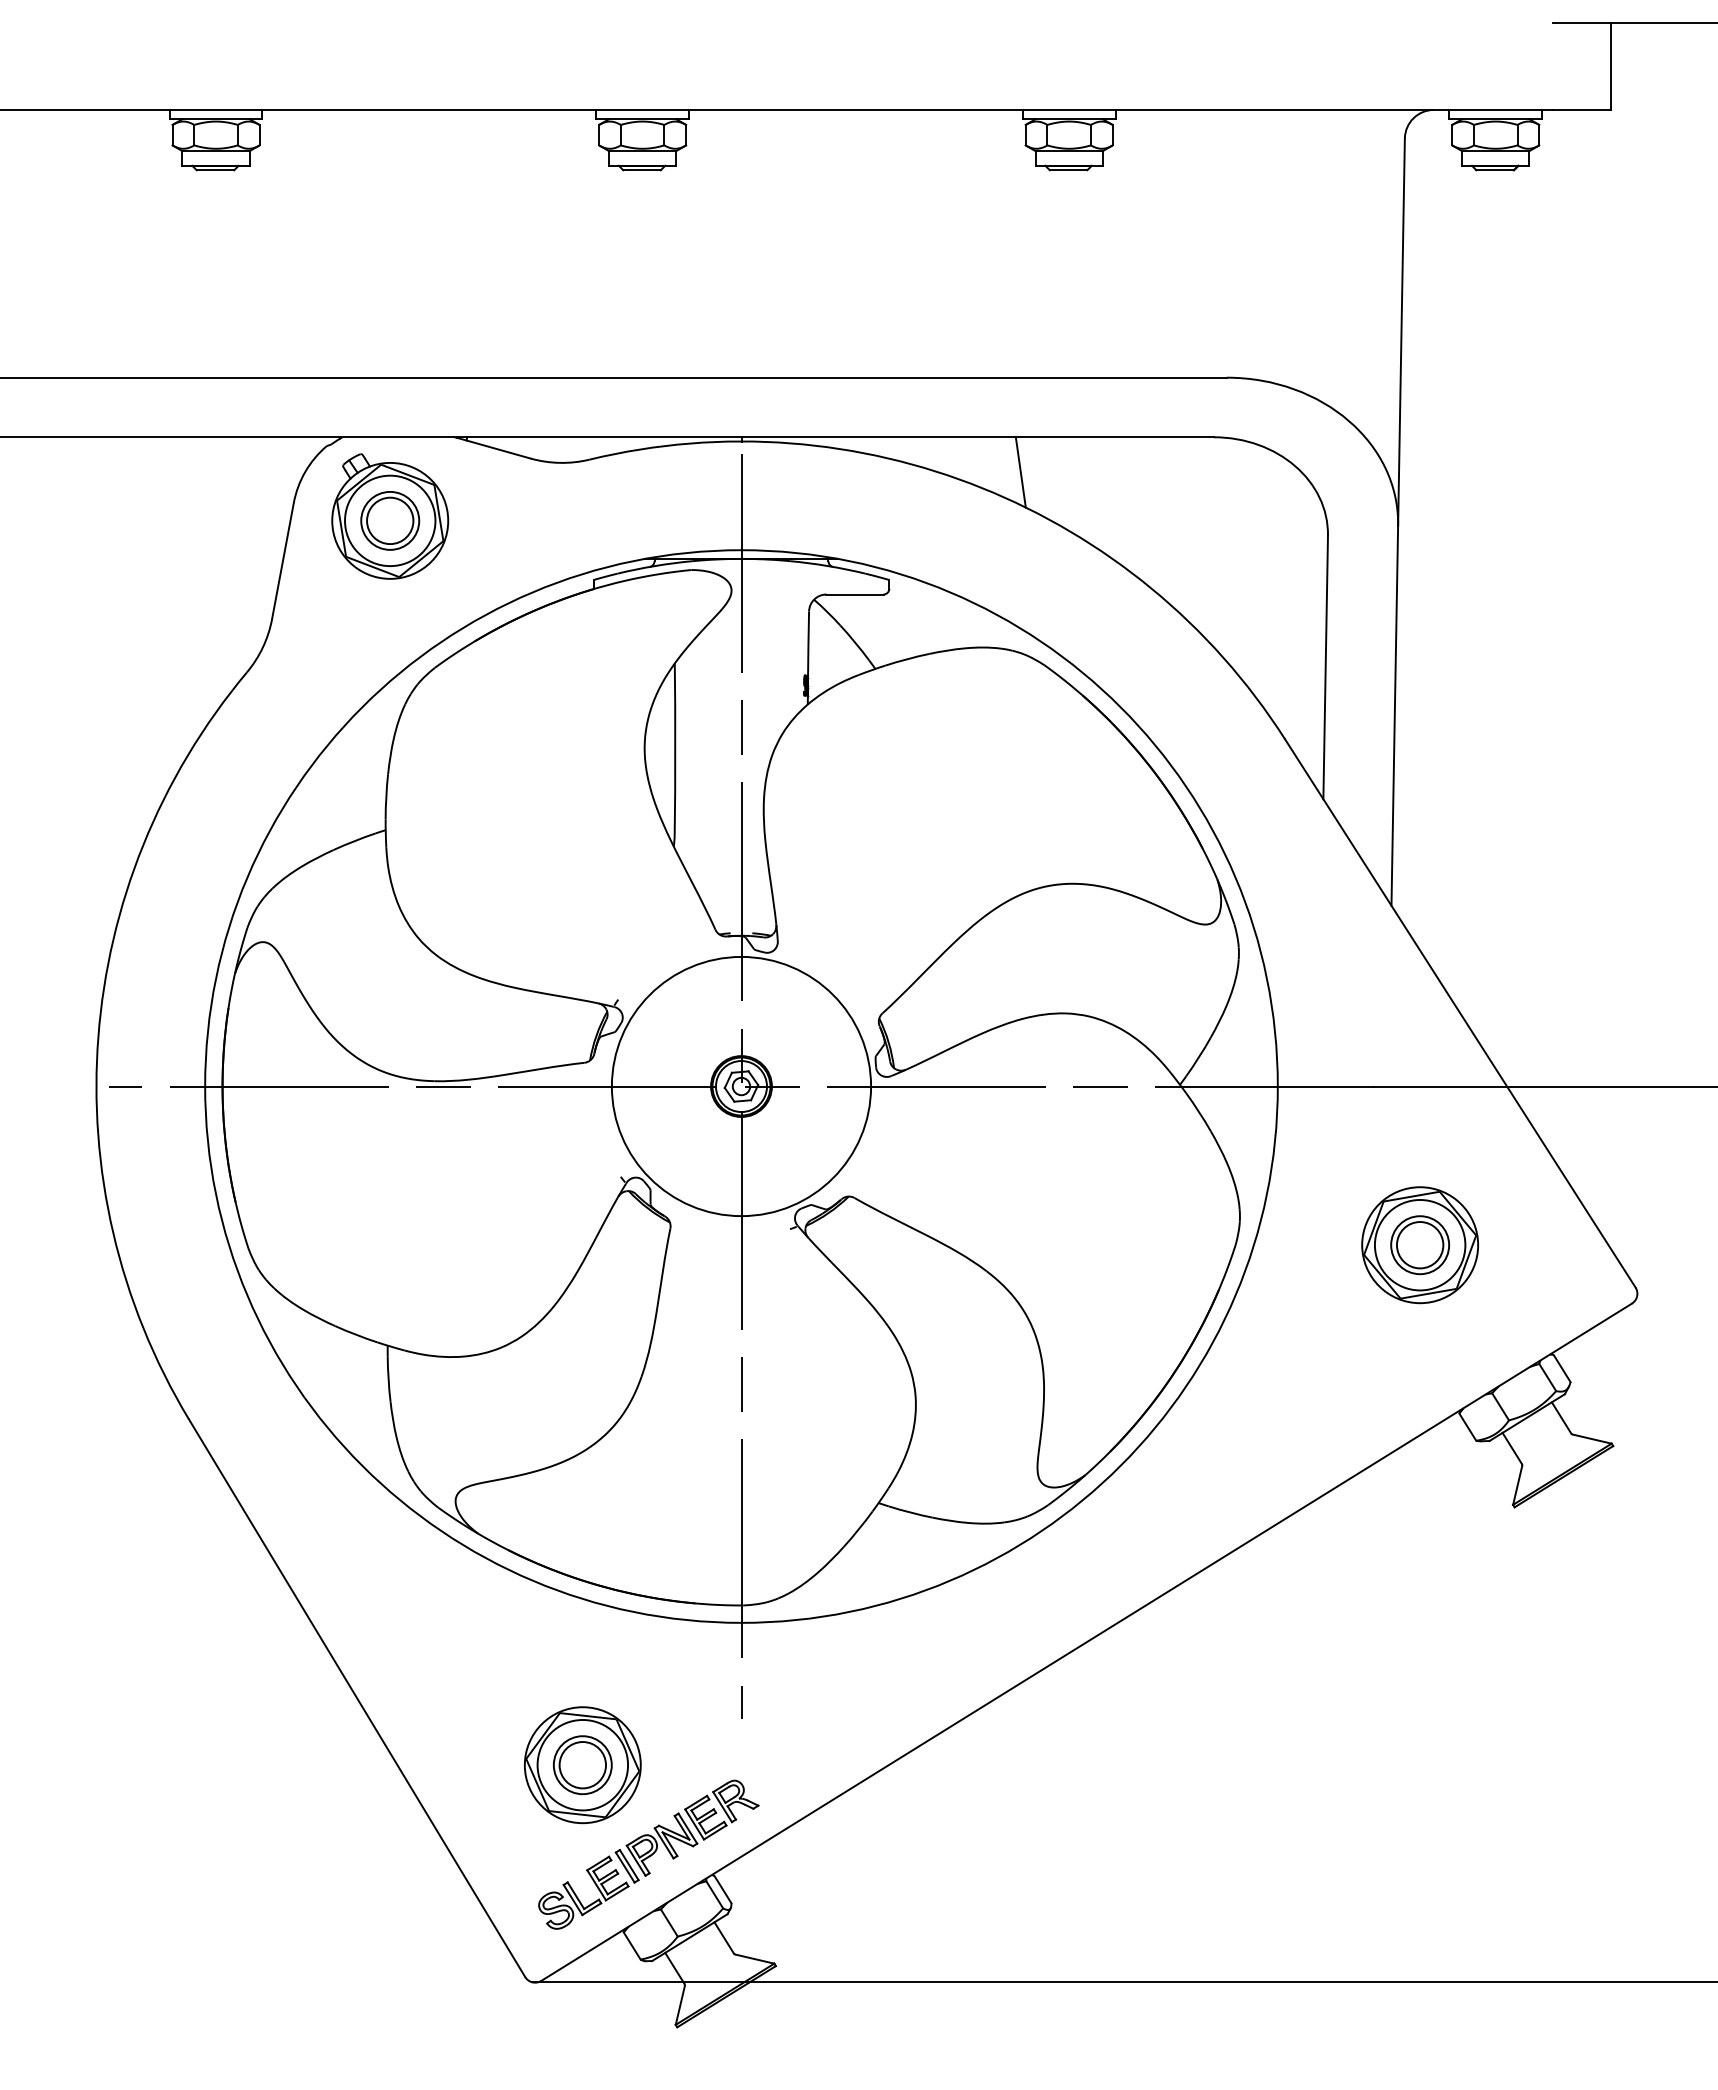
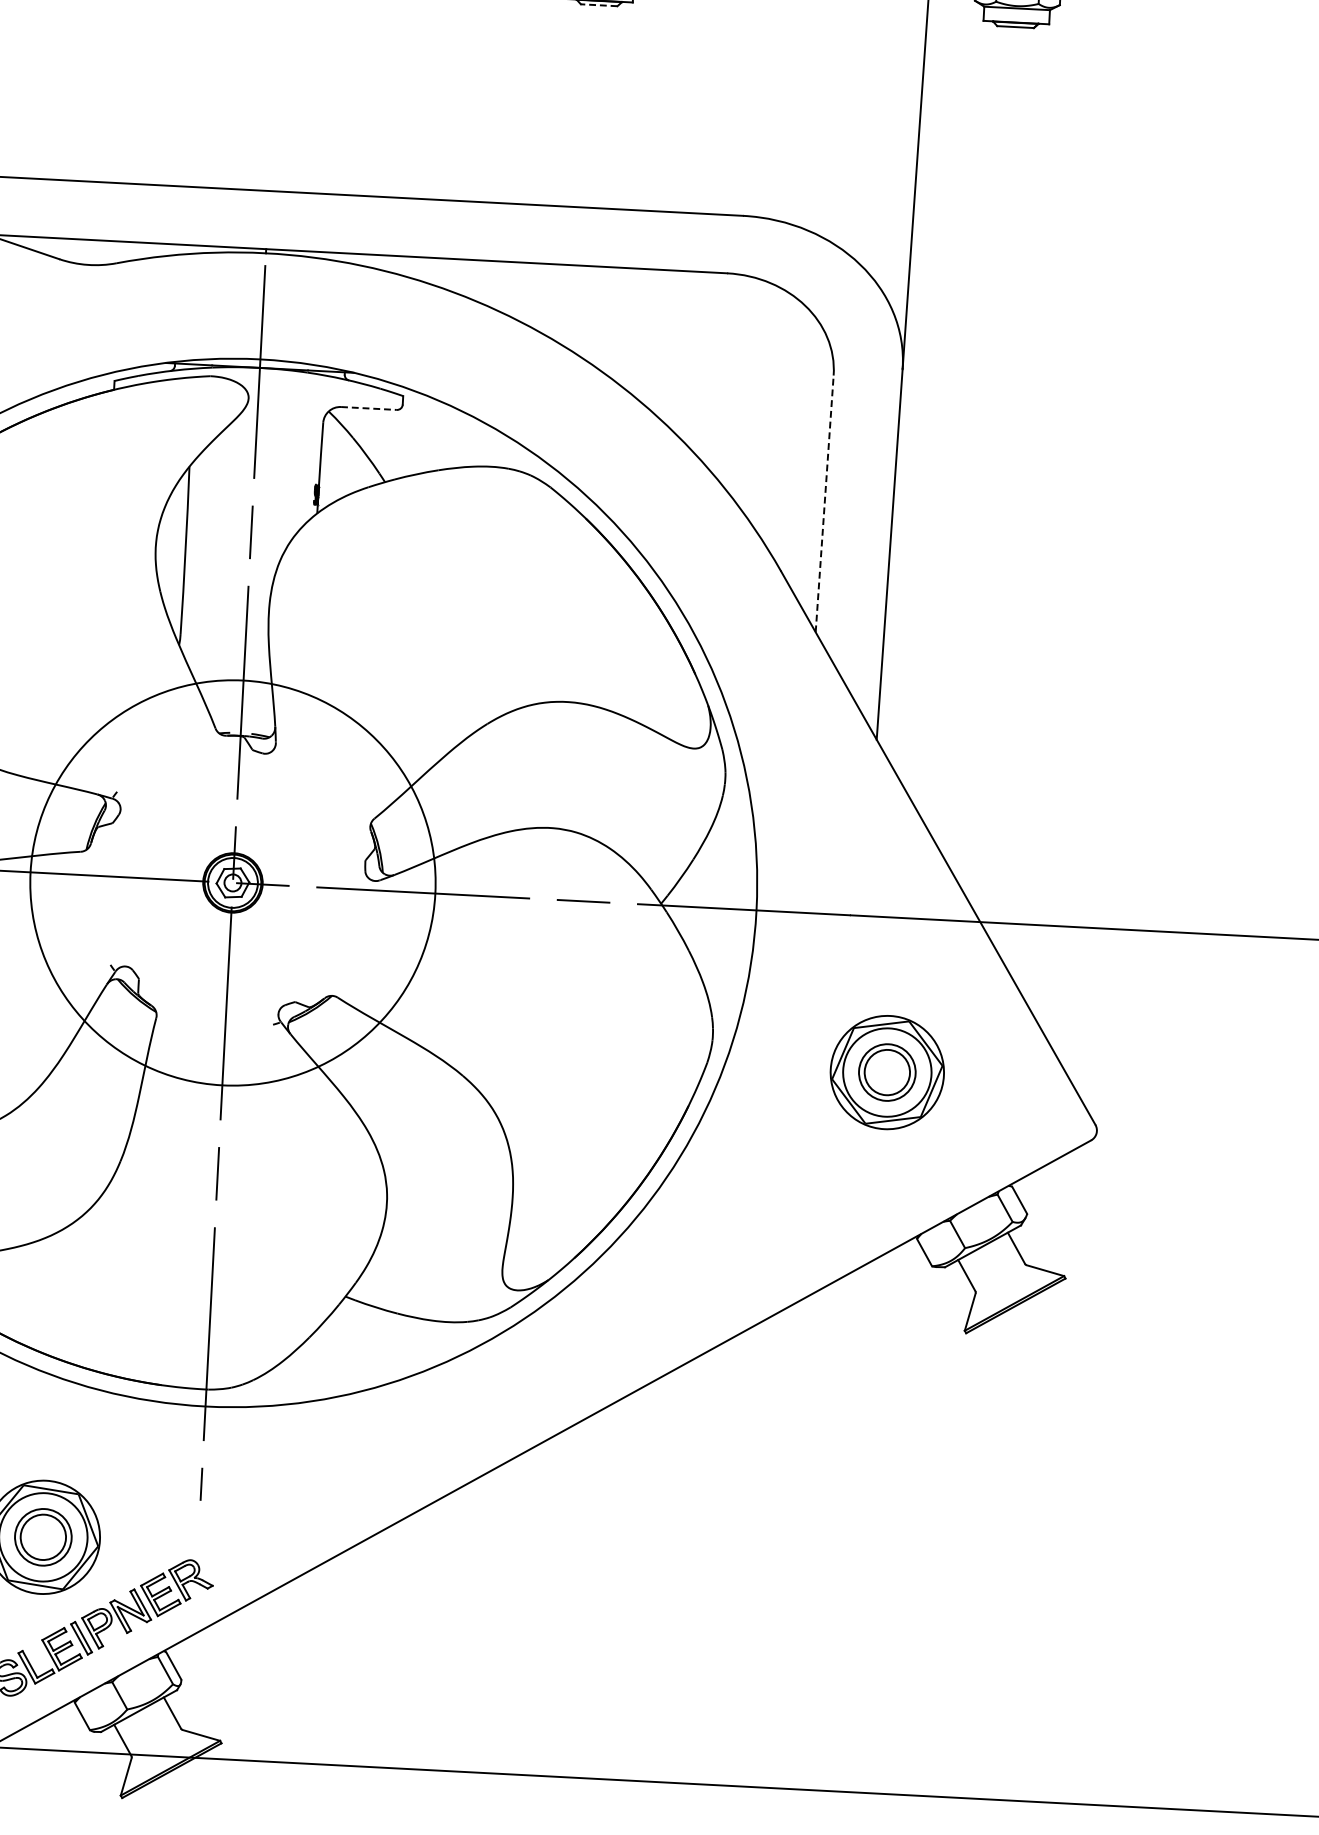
line: (1068, 170) -> (599, 5), solid -> dashed
line: (1020, 472) -> (536, 297), removed
line: (855, 594) -> (369, 408), solid -> dashed
line: (1325, 667) -> (824, 503), solid -> dashed
circle: (741, 1086) -> (232, 882), size x1.6

